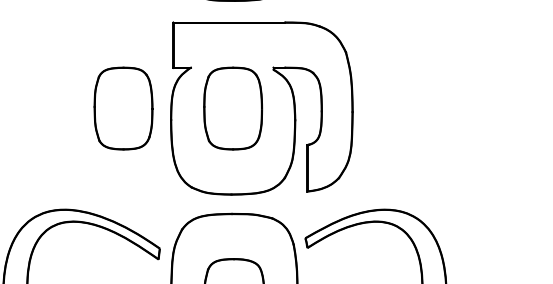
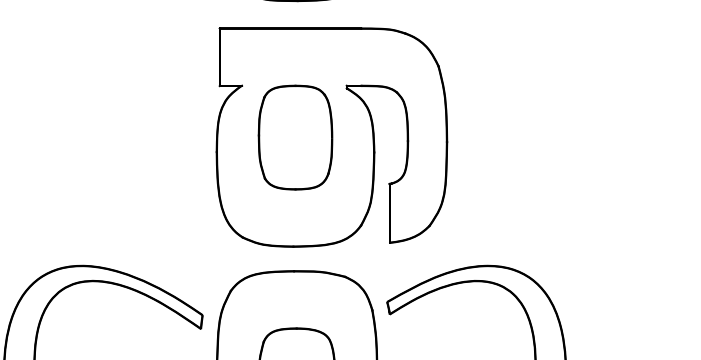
part: (123, 108) -> (156, 137), removed

